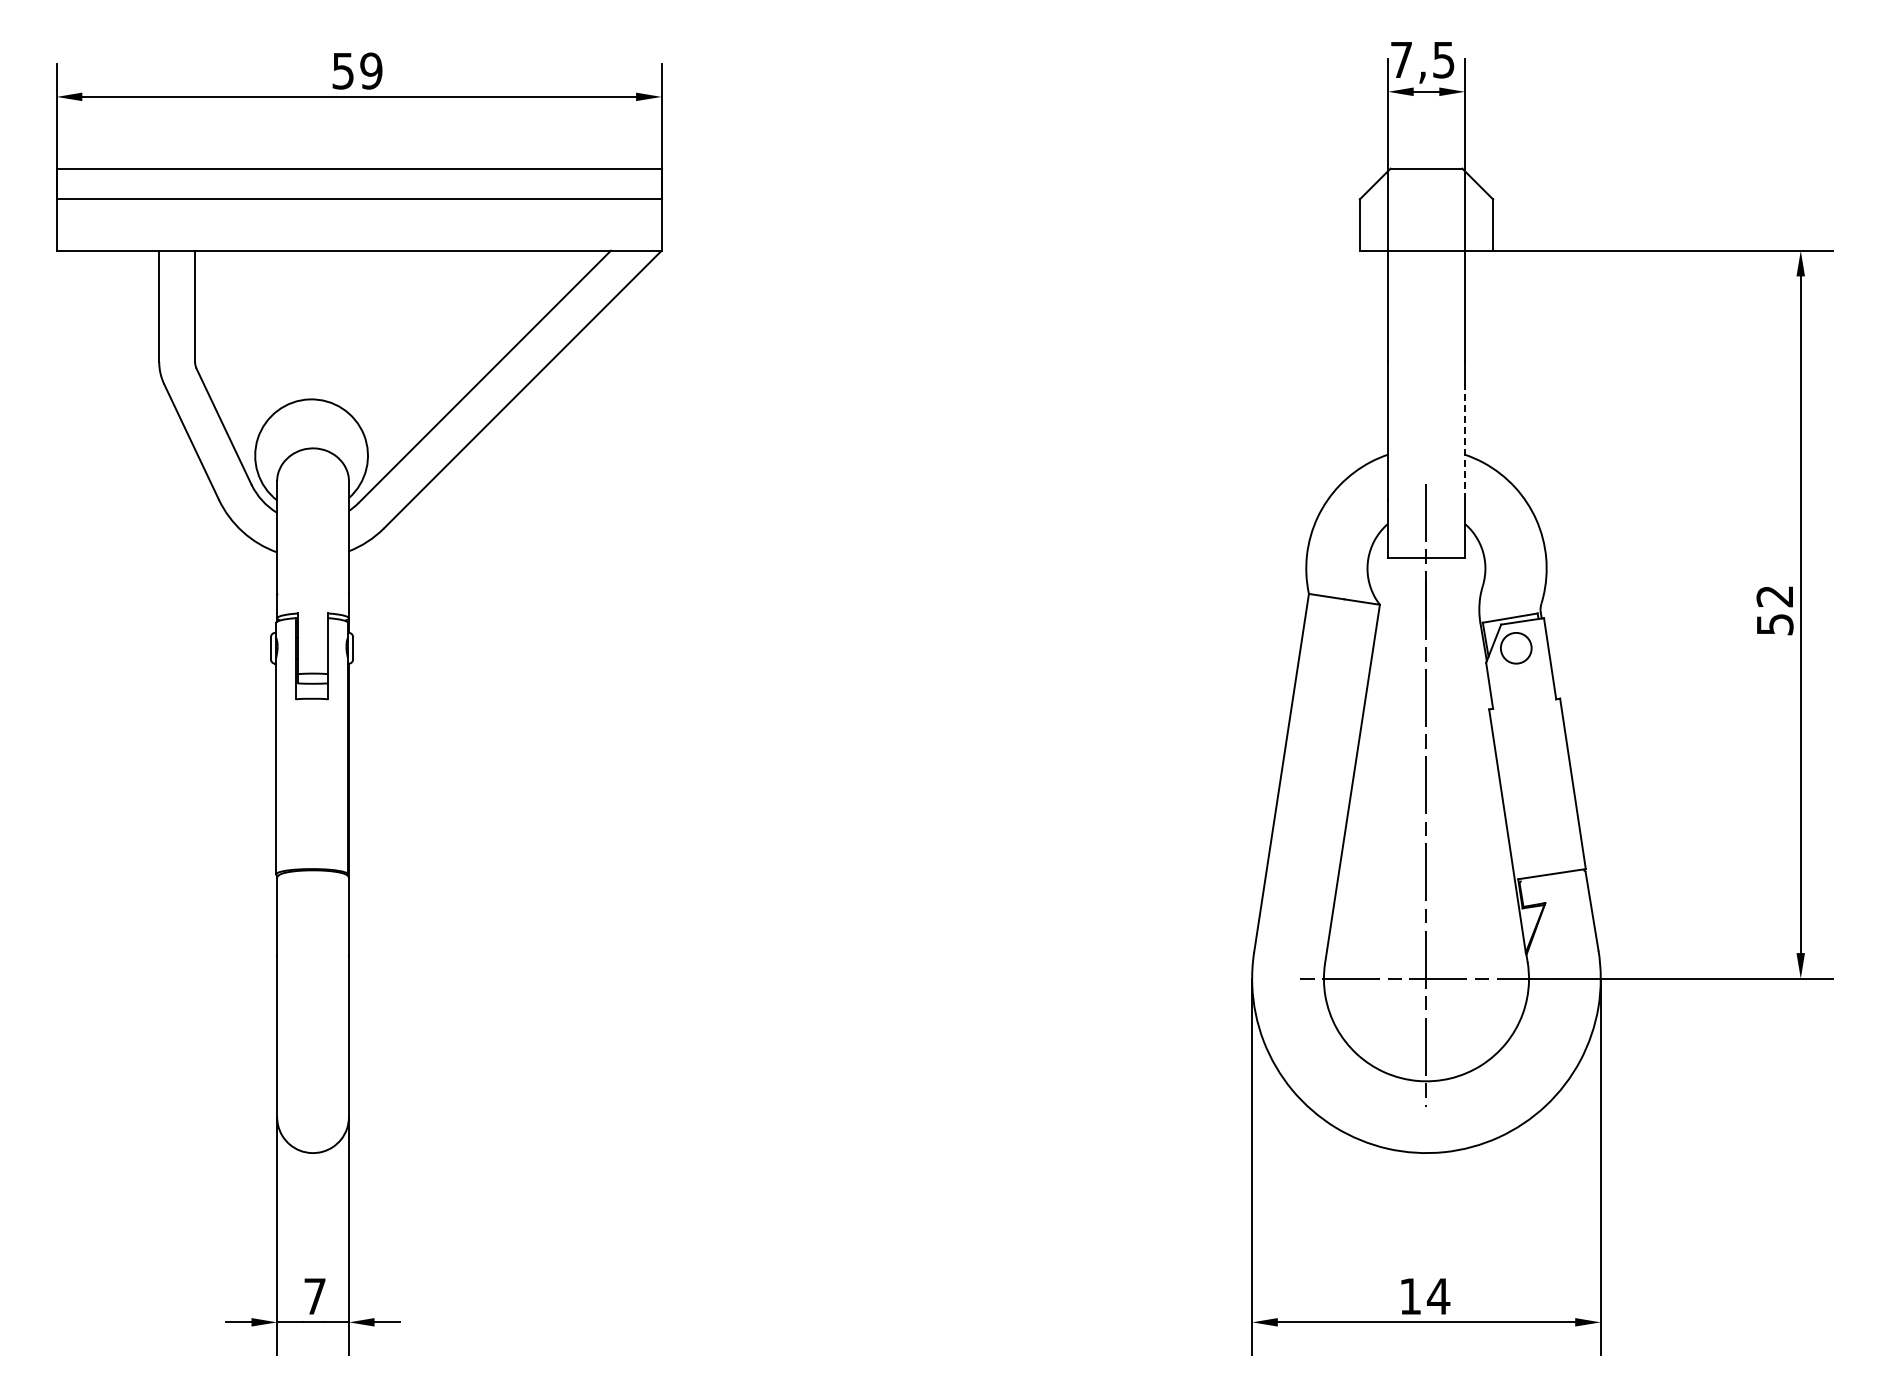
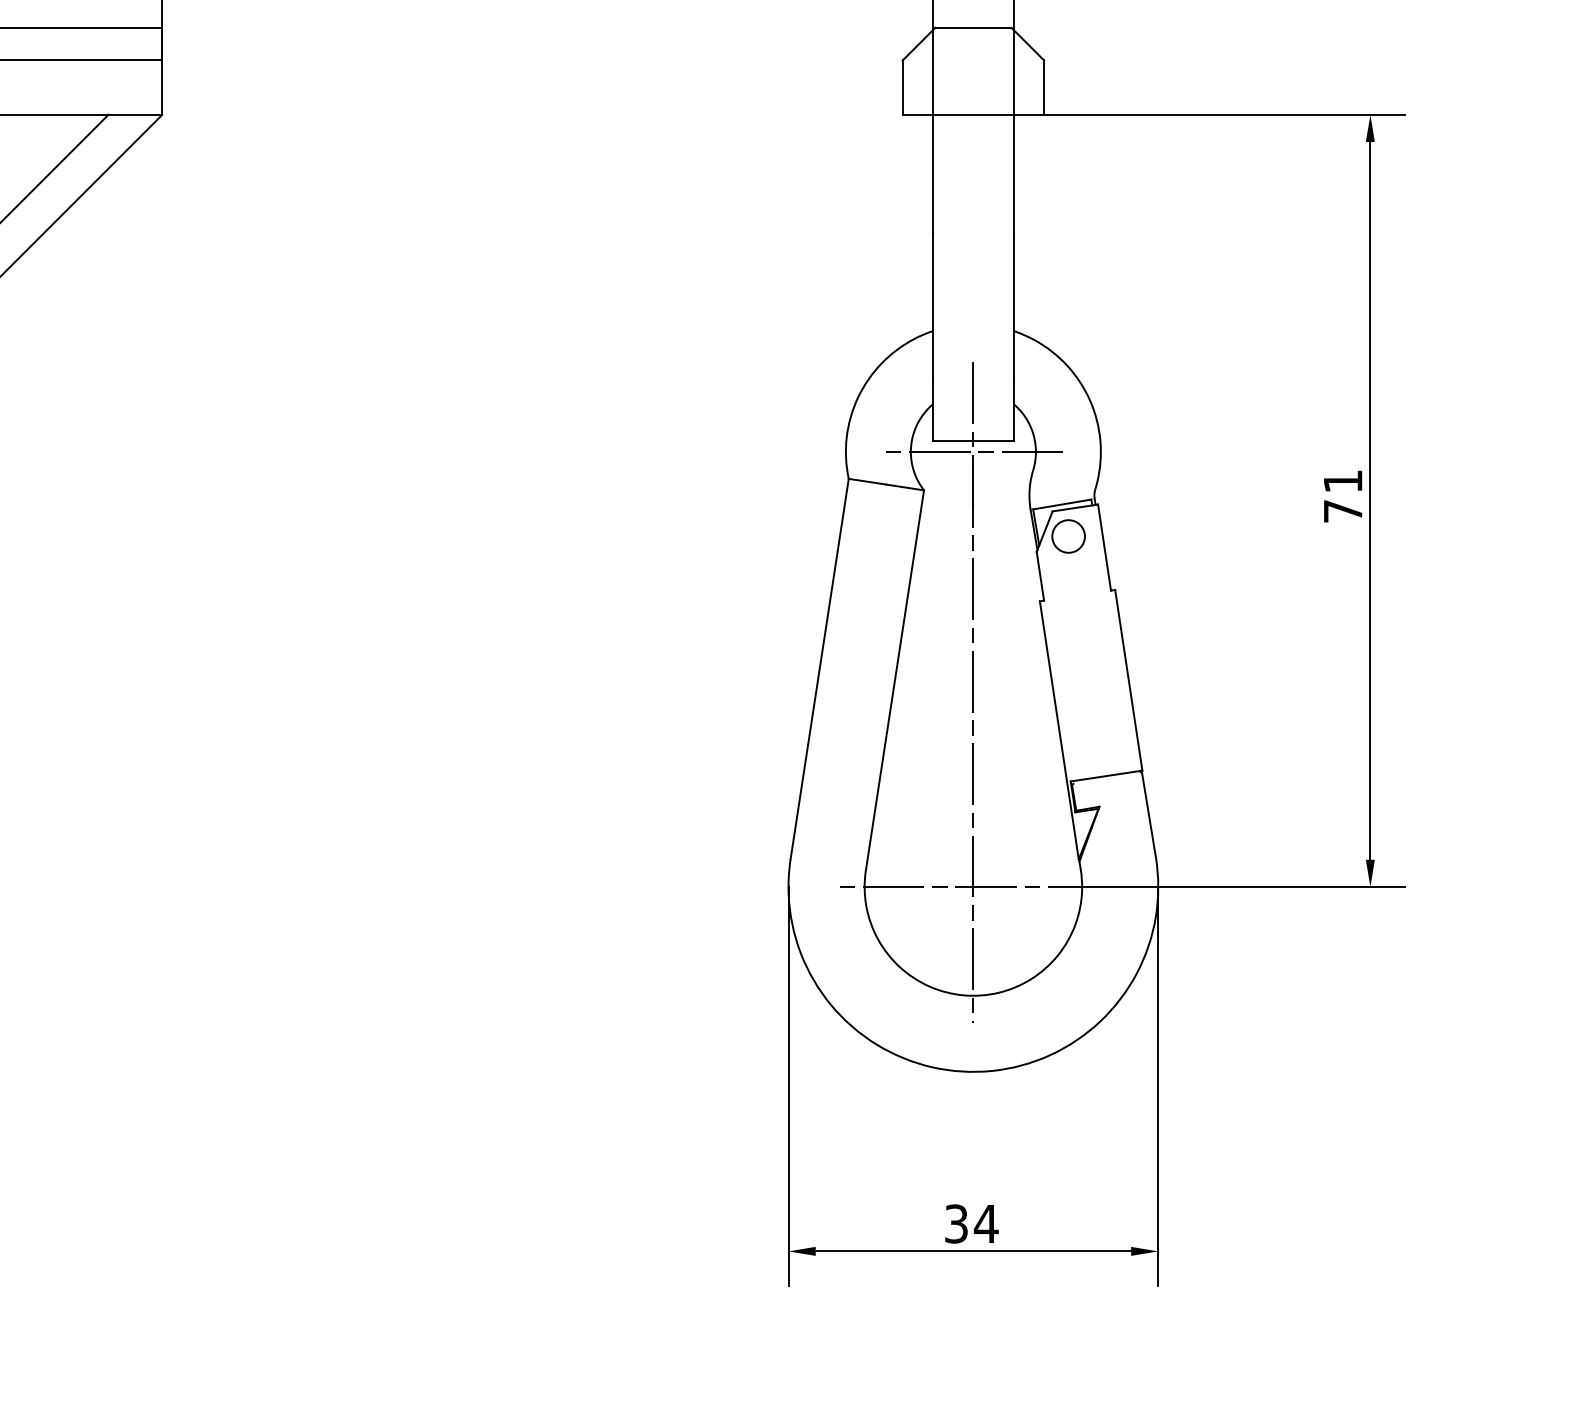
line: (1464, 441) -> (1013, 317), dashed -> solid
line: (1426, 568) -> (973, 451), added
text: (1774, 610) -> (1342, 496), 52 -> 71
text: (1410, 1296) -> (956, 1223), 14 -> 34

